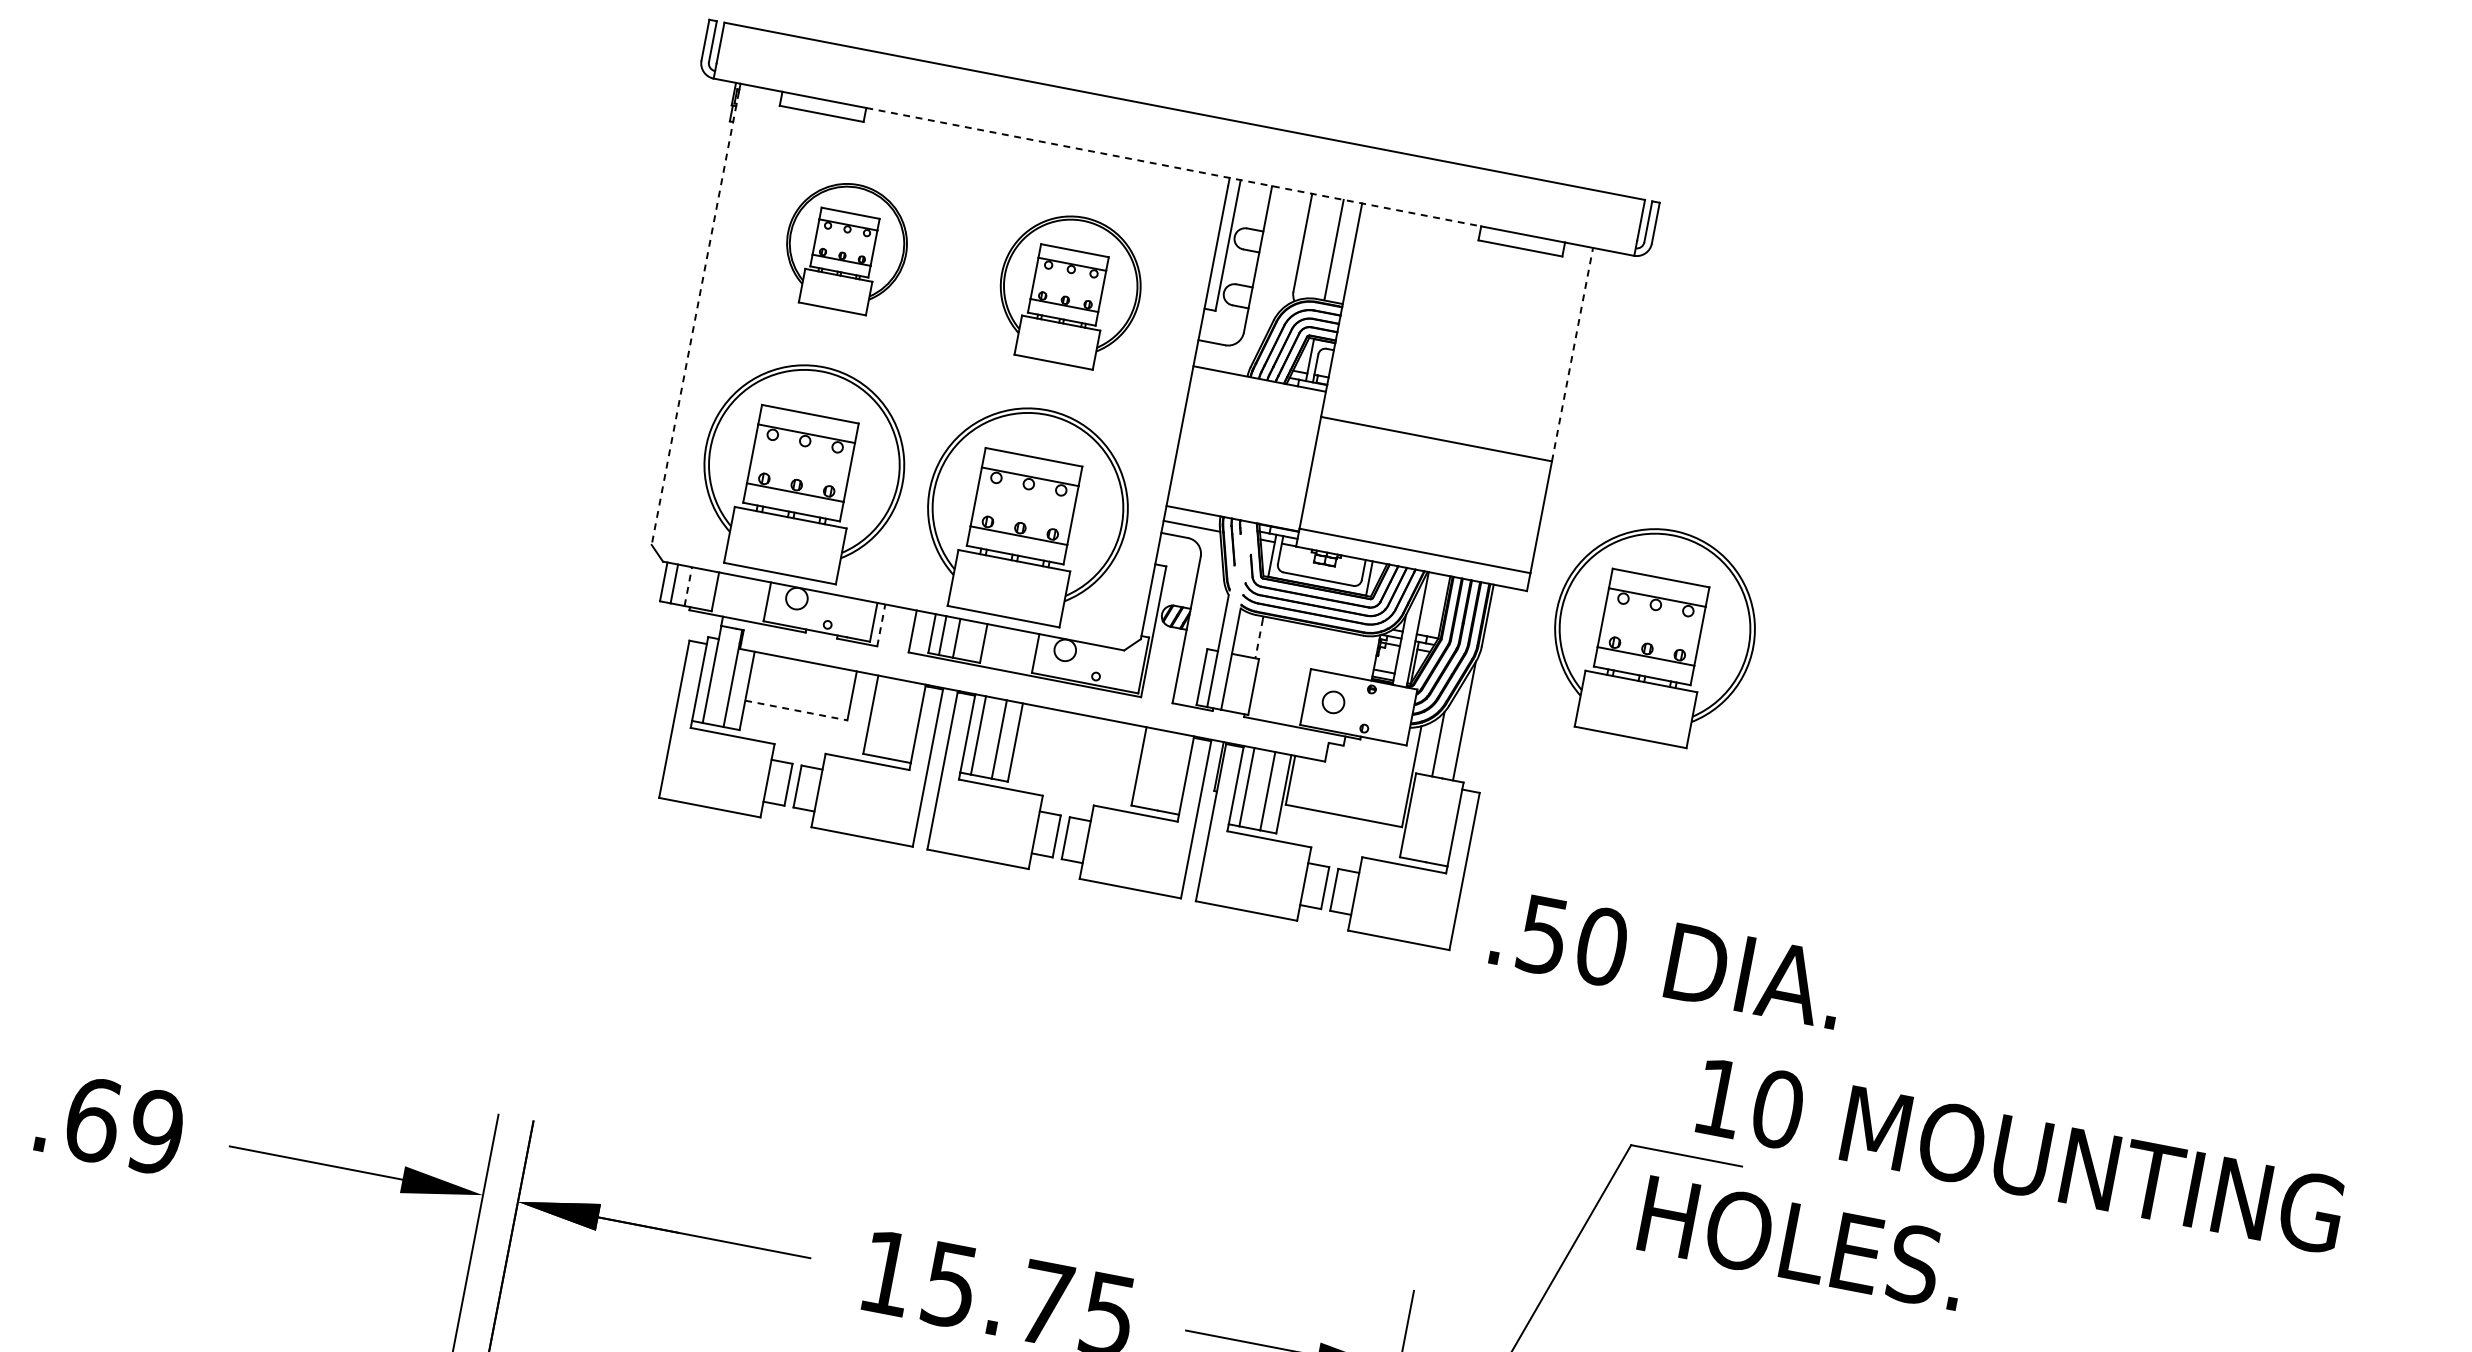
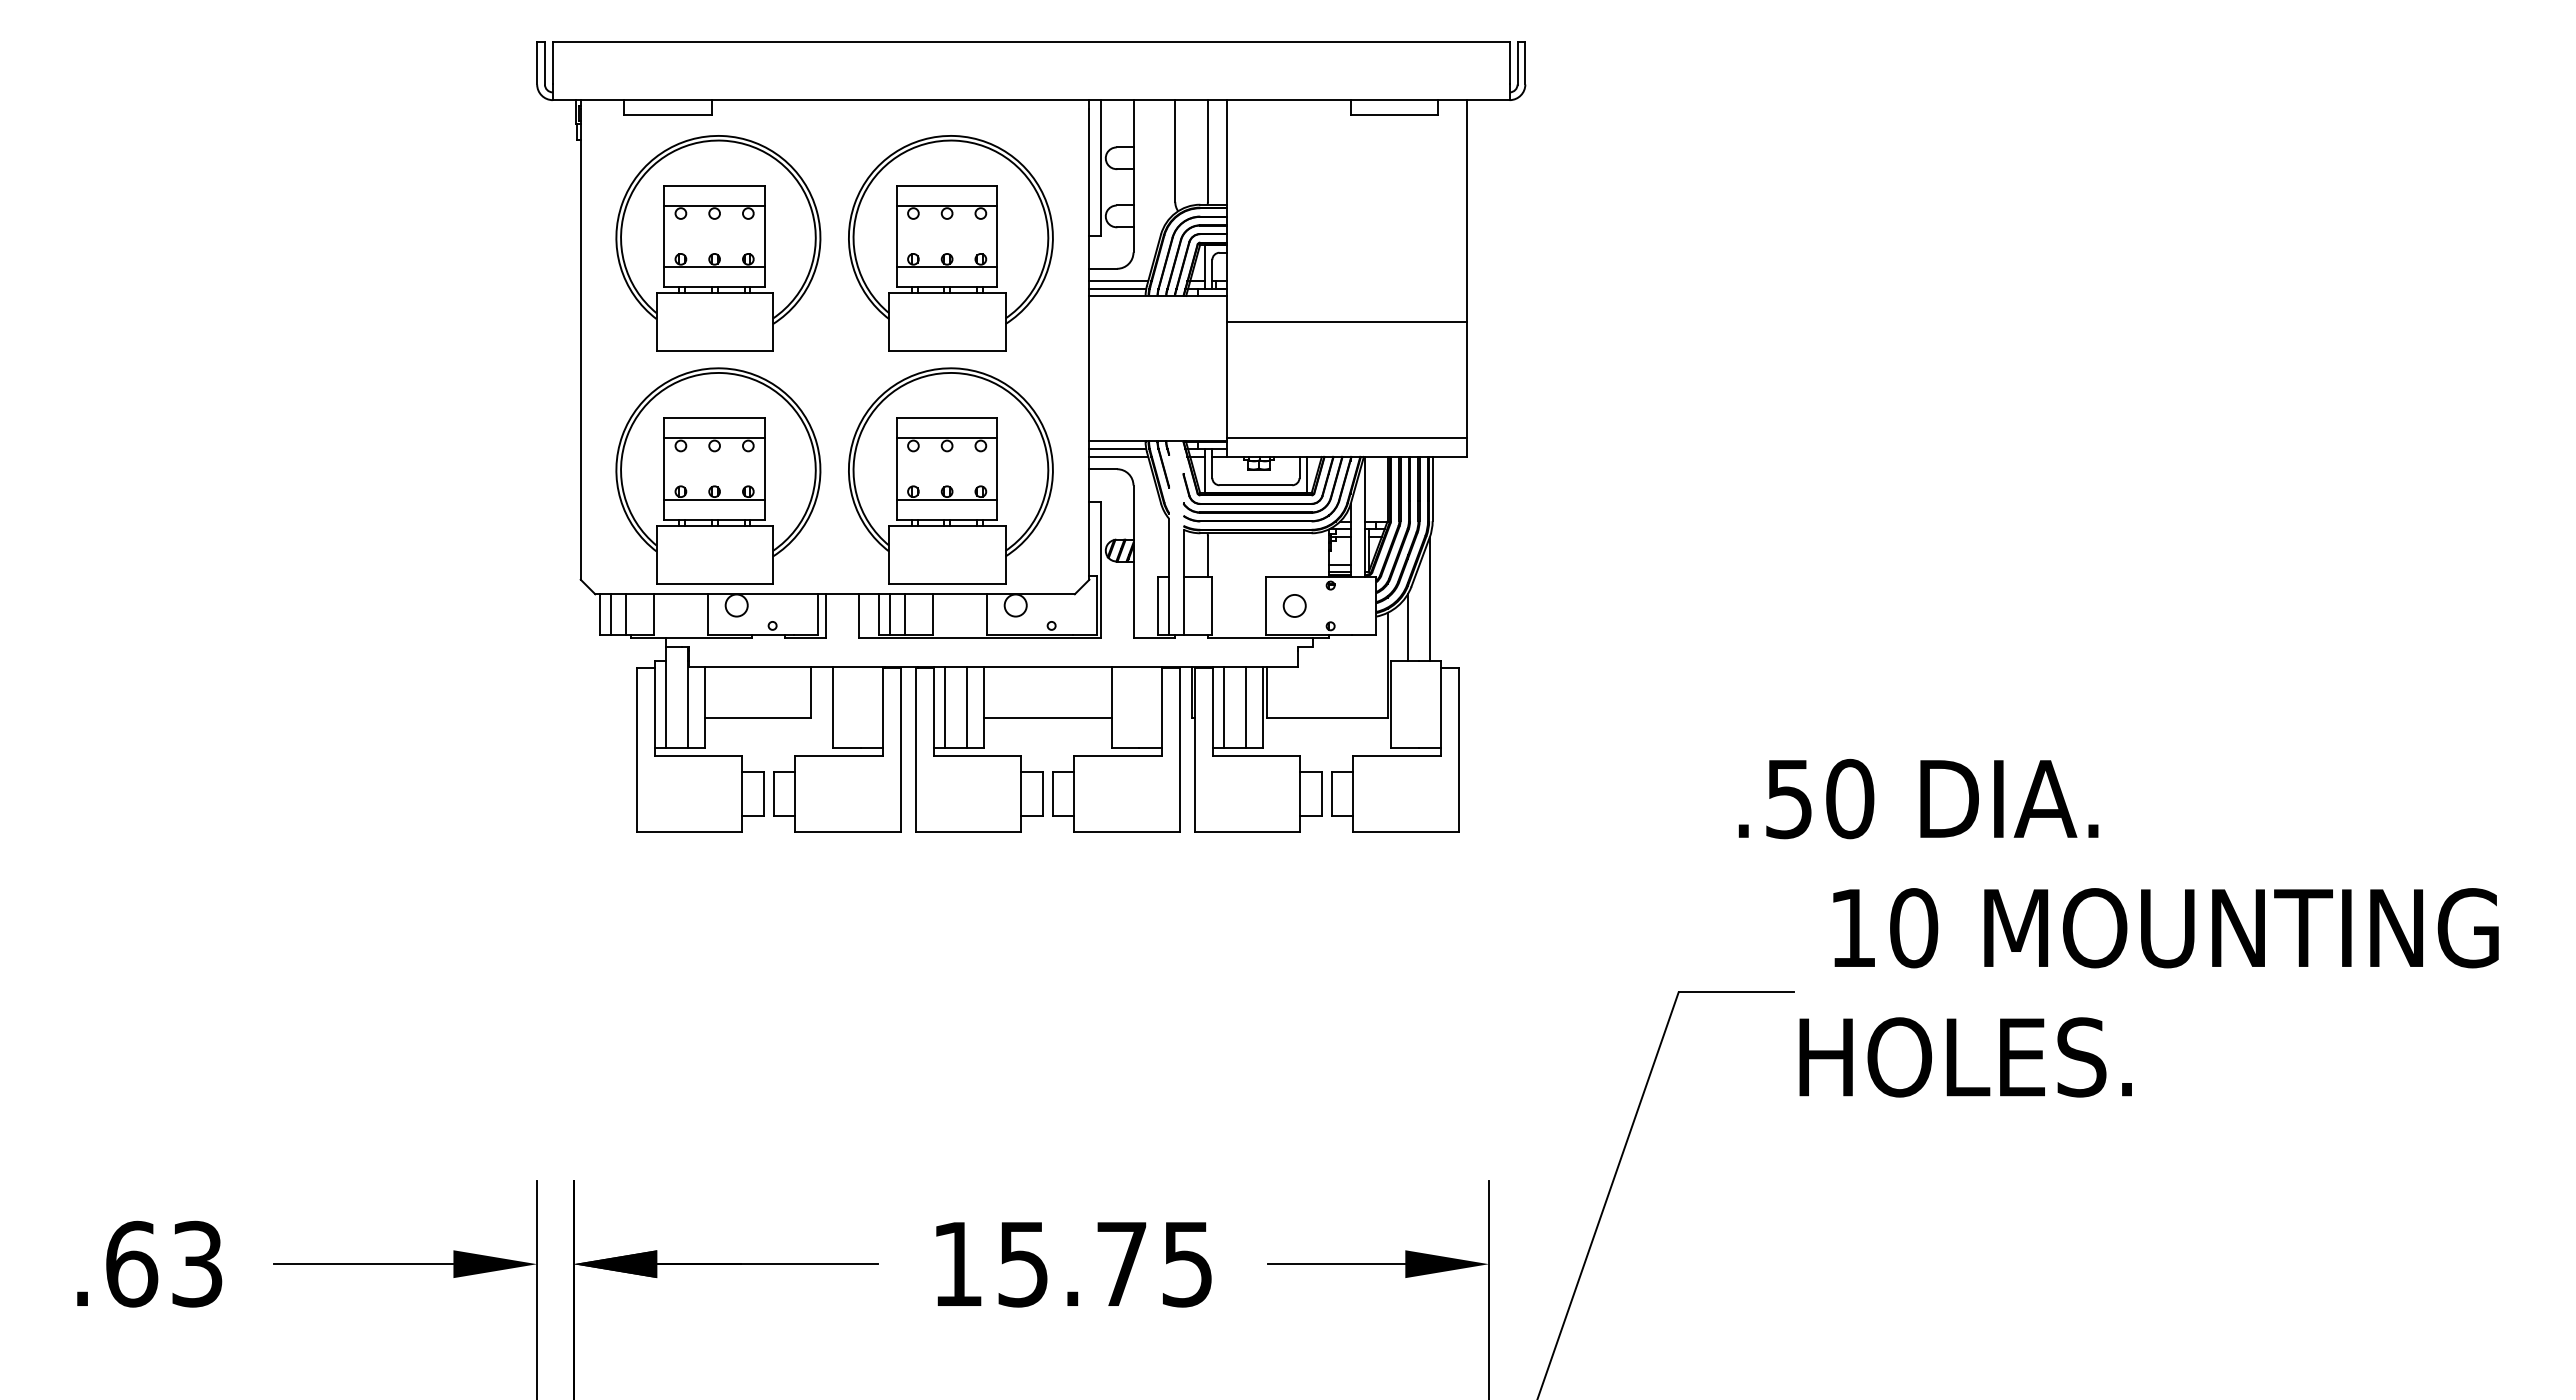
line: (1173, 167) -> (1031, 100), dashed -> solid
part: (846, 247) -> (718, 243), size x1.67
part: (1069, 290) -> (950, 243), size x1.43
line: (695, 318) -> (580, 344), dashed -> solid
line: (1572, 355) -> (1467, 211), dashed -> solid
line: (1224, 357) -> (1118, 281), added
line: (1221, 365) -> (1117, 289), added
line: (1192, 518) -> (1117, 448), added
line: (688, 585) -> (625, 613), dashed -> solid
line: (881, 625) -> (826, 616), dashed -> solid
part: (1653, 633) -> (1602, 475), removed
line: (1258, 639) -> (1207, 557), dashed -> solid
line: (797, 710) -> (758, 717), dashed -> solid
line: (1075, 763) -> (1047, 717), added
text: (1667, 959) -> (1918, 799), moved
text: (156, 1132) -> (197, 1264), .69 -> .63
text: (2019, 1156) -> (2165, 928), moved
text: (1802, 1243) -> (1965, 1057), moved

